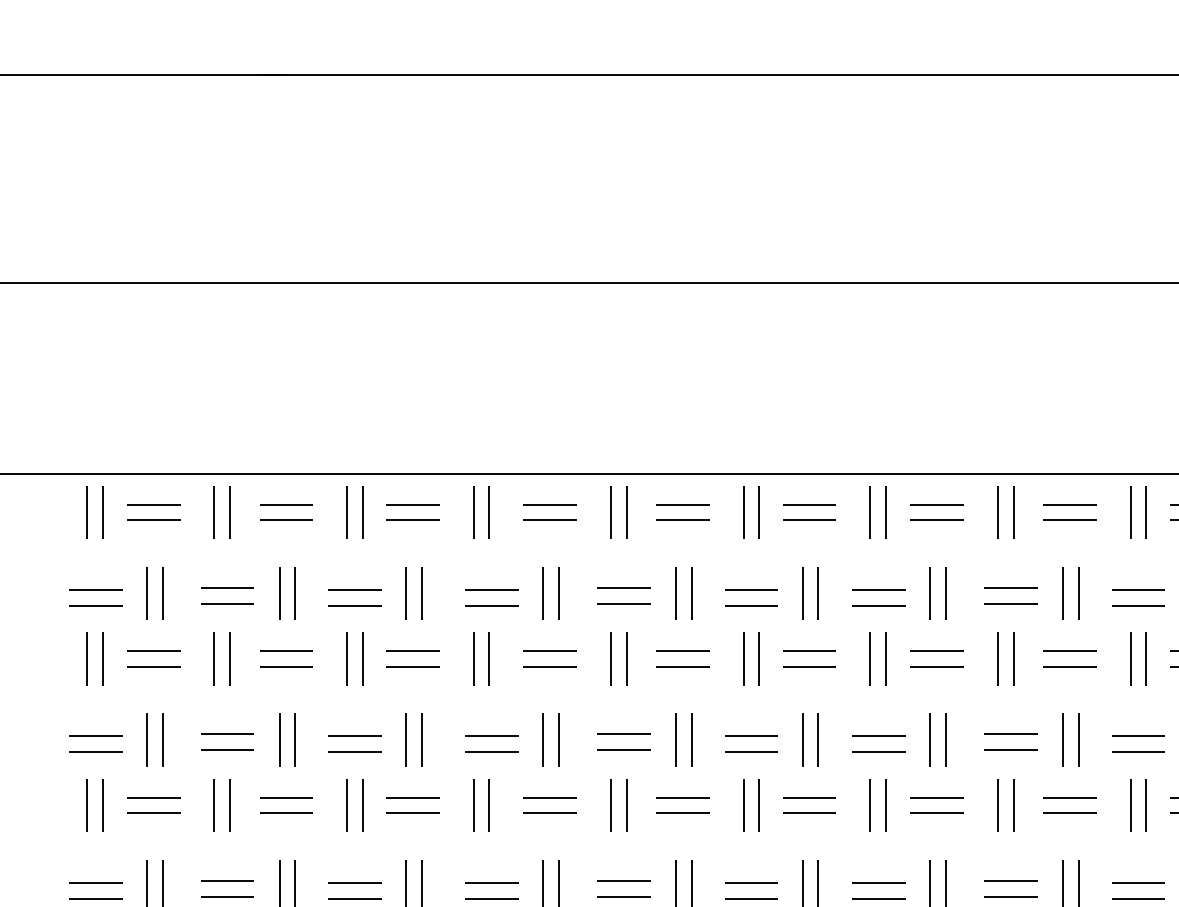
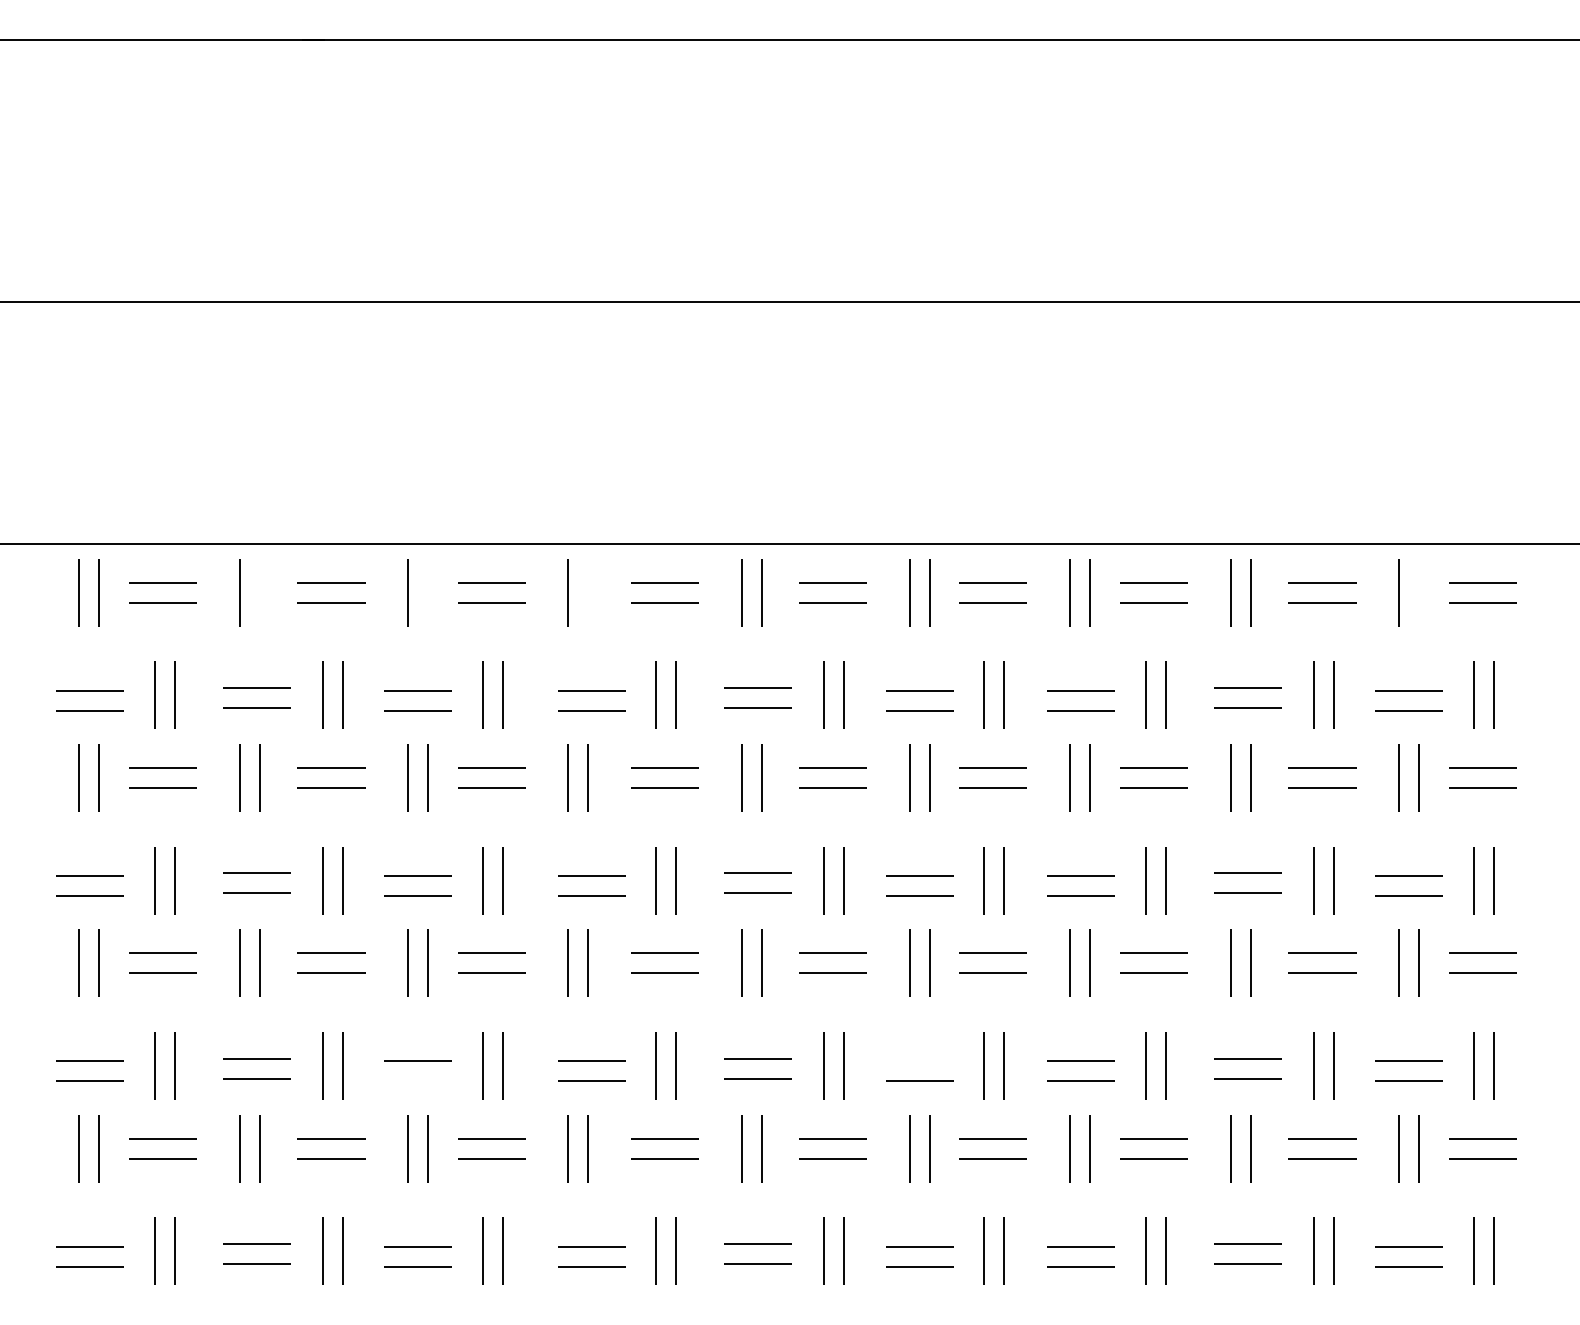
line: (229, 512) -> (259, 592), removed
line: (362, 512) -> (427, 592), removed
line: (488, 512) -> (587, 592), removed
line: (1145, 512) -> (1418, 592), removed
line: (751, 882) -> (919, 1060), removed
line: (354, 898) -> (417, 1080), removed

